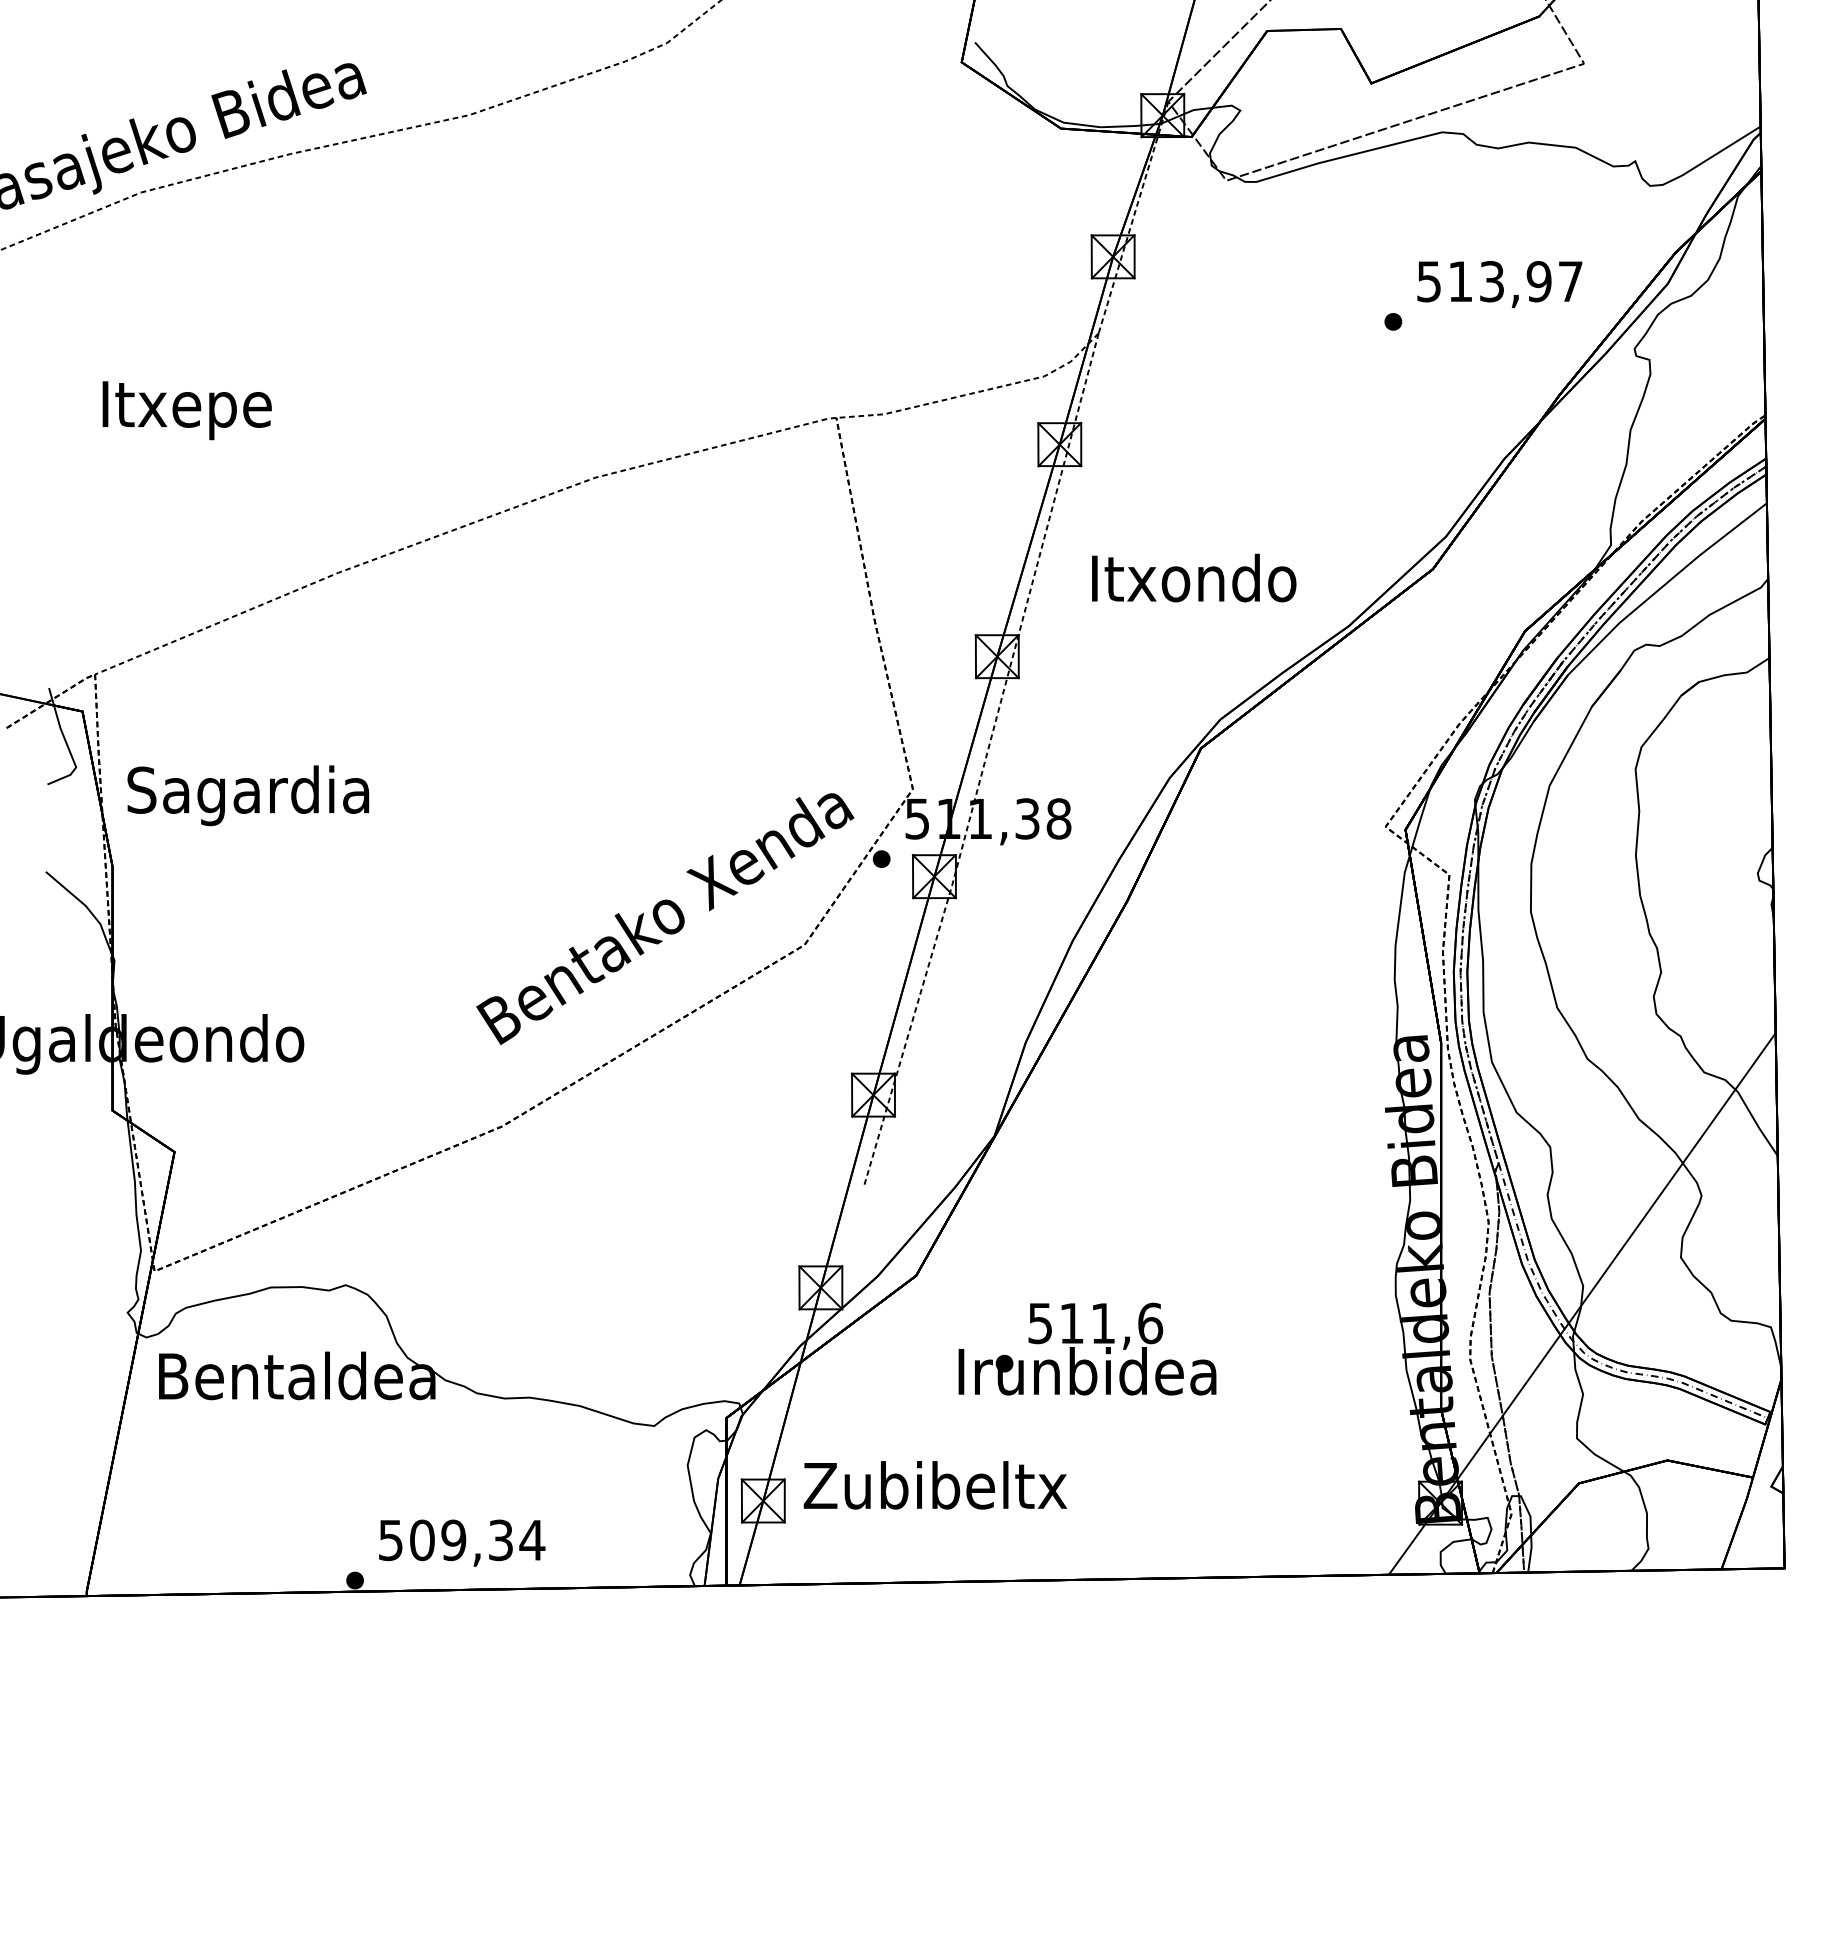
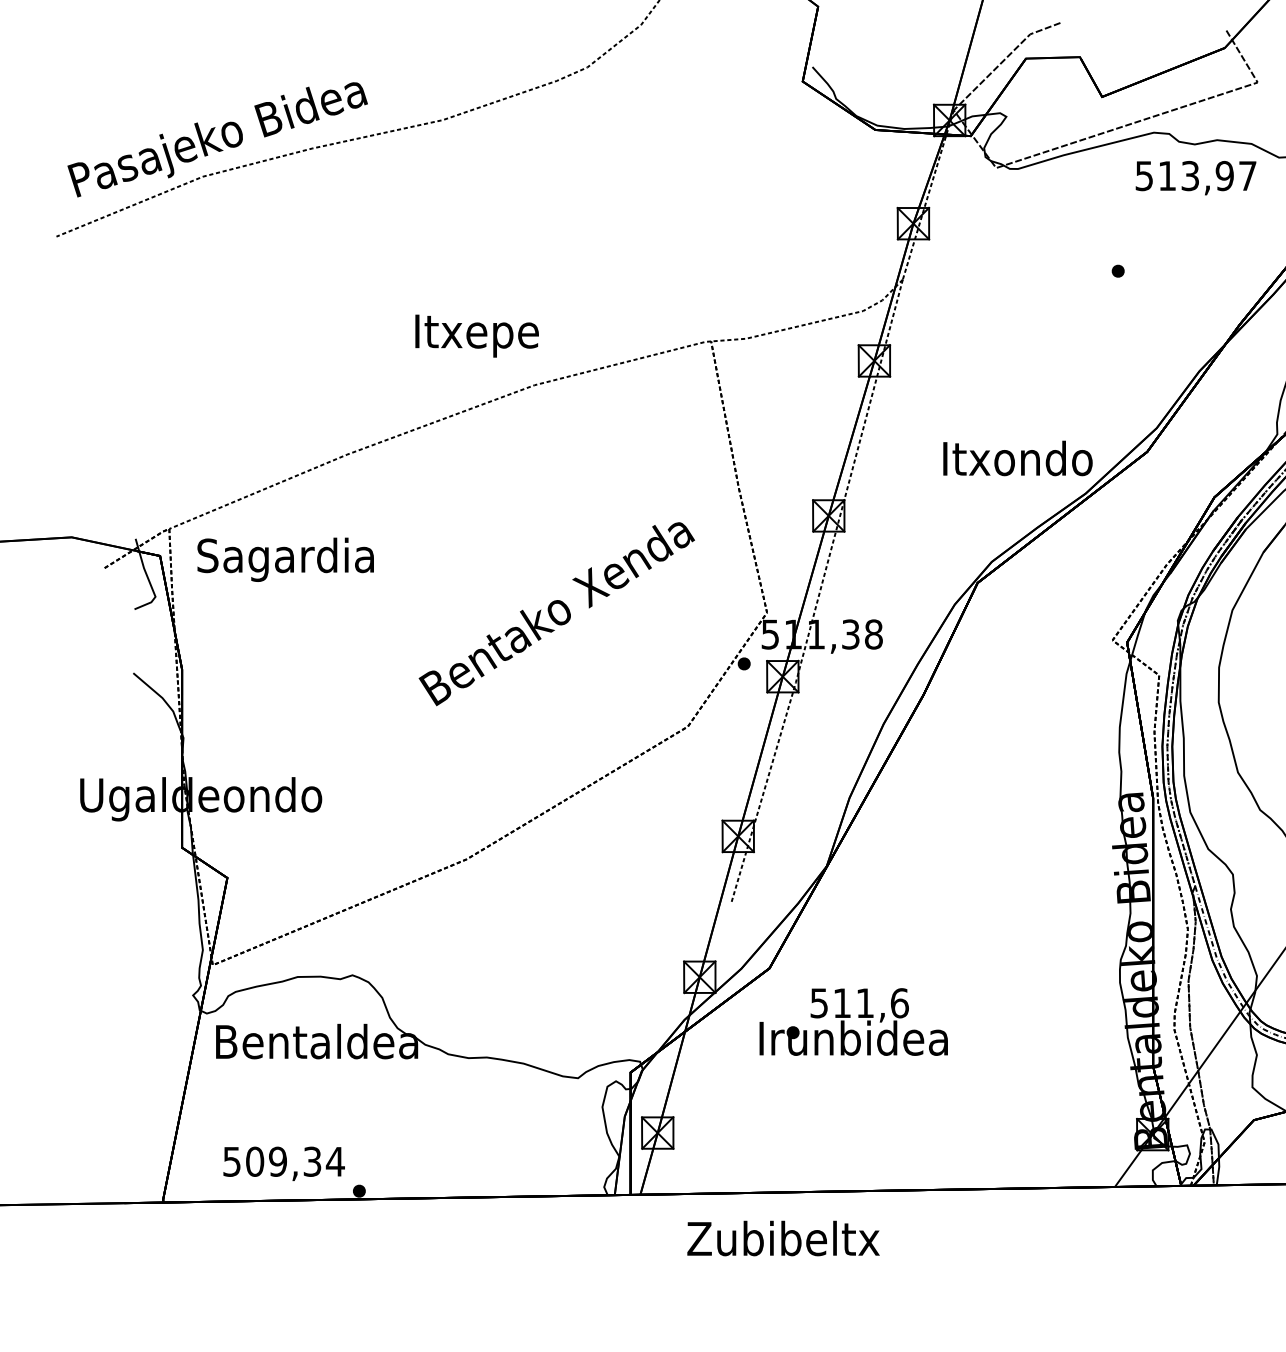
text: (1499, 284) -> (1195, 178), moved
text: (186, 410) -> (476, 335), moved
text: (1194, 577) -> (1018, 458), moved
text: (248, 795) -> (285, 559), moved
text: (665, 918) -> (557, 613), moved
text: (1087, 1348) -> (853, 1021), moved
text: (935, 1485) -> (783, 1238), moved
text: (462, 1542) -> (284, 1163), moved

